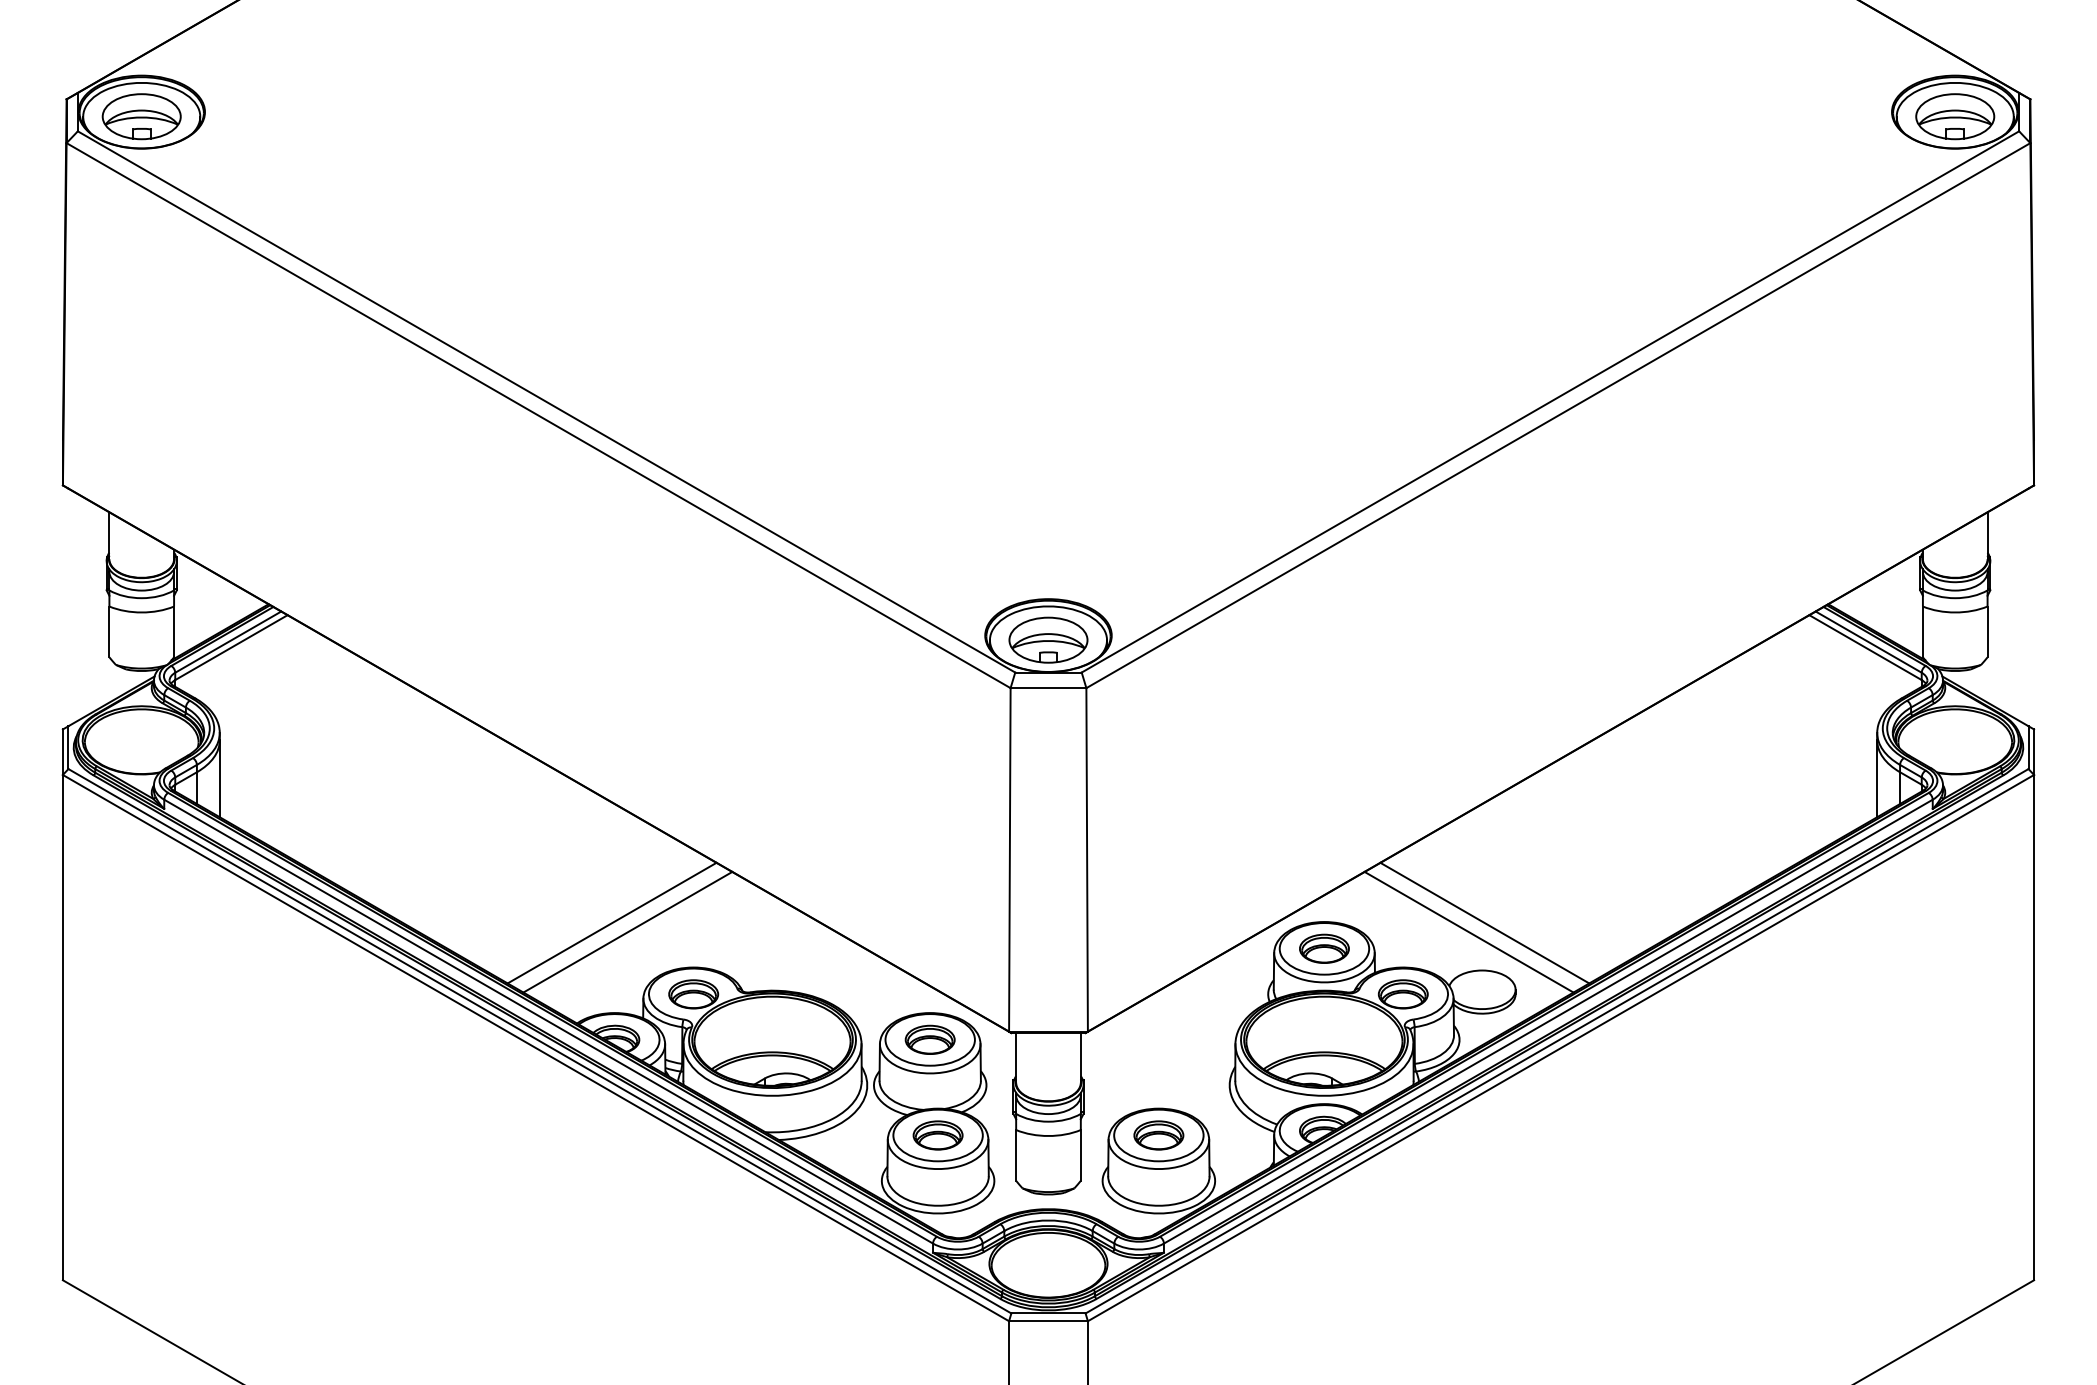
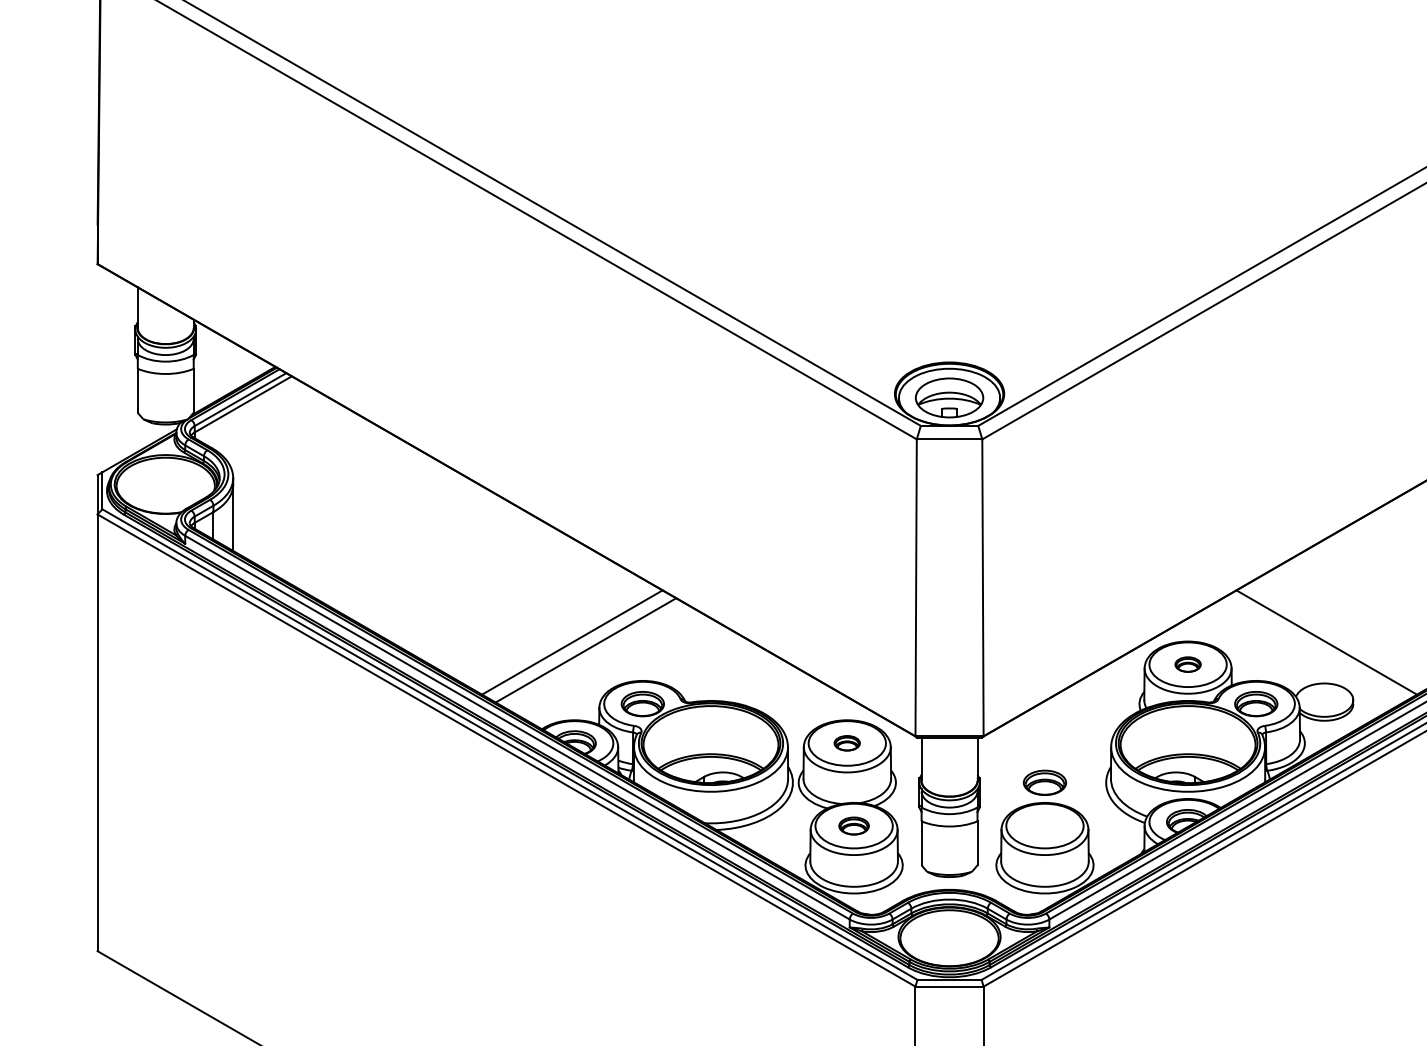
line: (1468, 931) -> (1312, 649), removed
part: (1324, 948) -> (1188, 664), size x0.6
part: (929, 1039) -> (846, 743), size x0.6
part: (937, 1135) -> (853, 826), size x0.7
part: (1158, 1135) -> (1044, 782), moved

